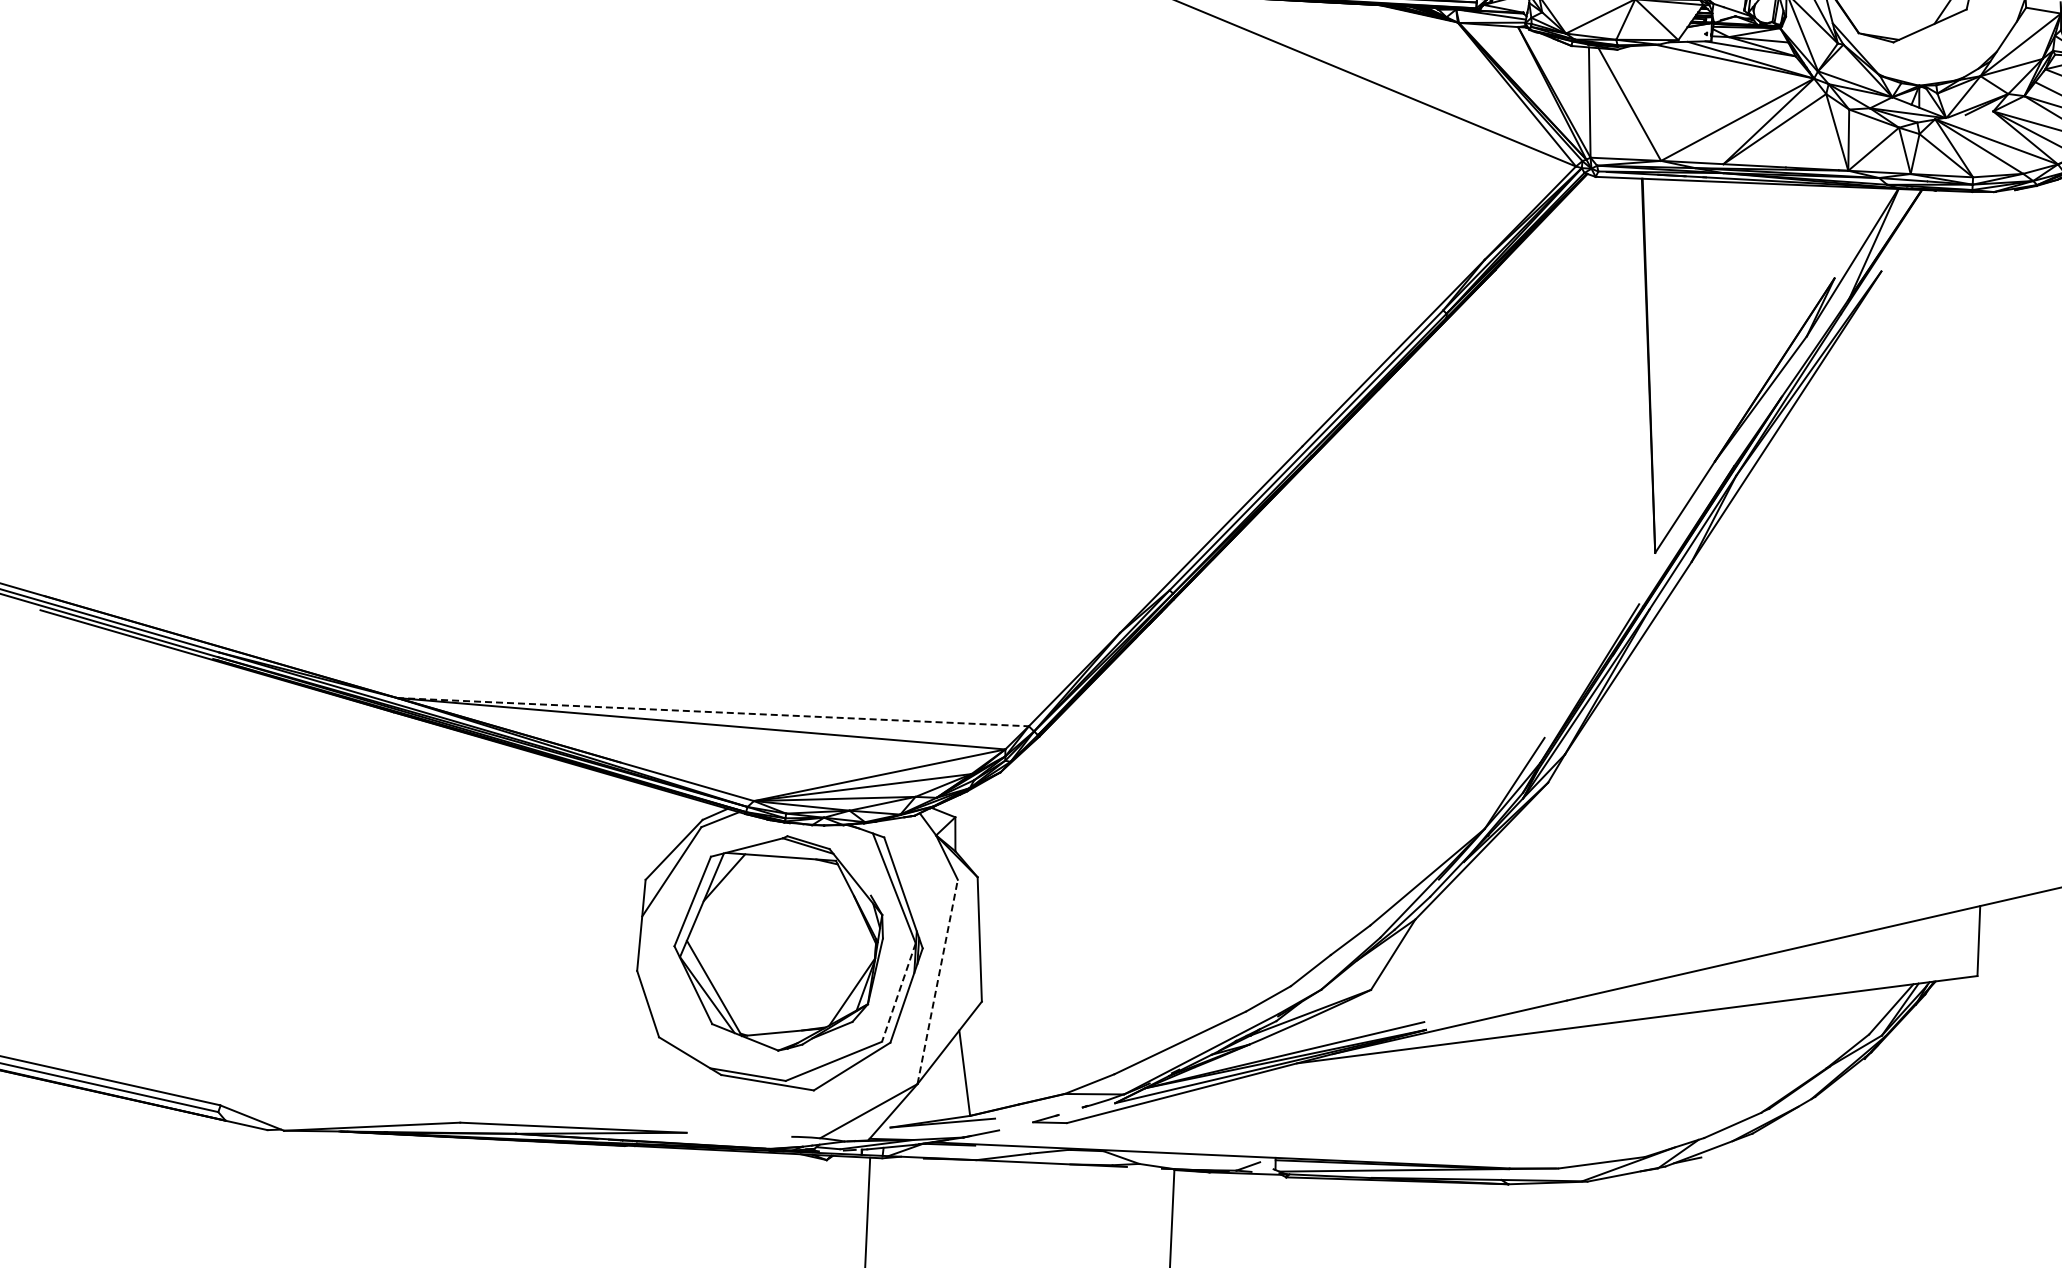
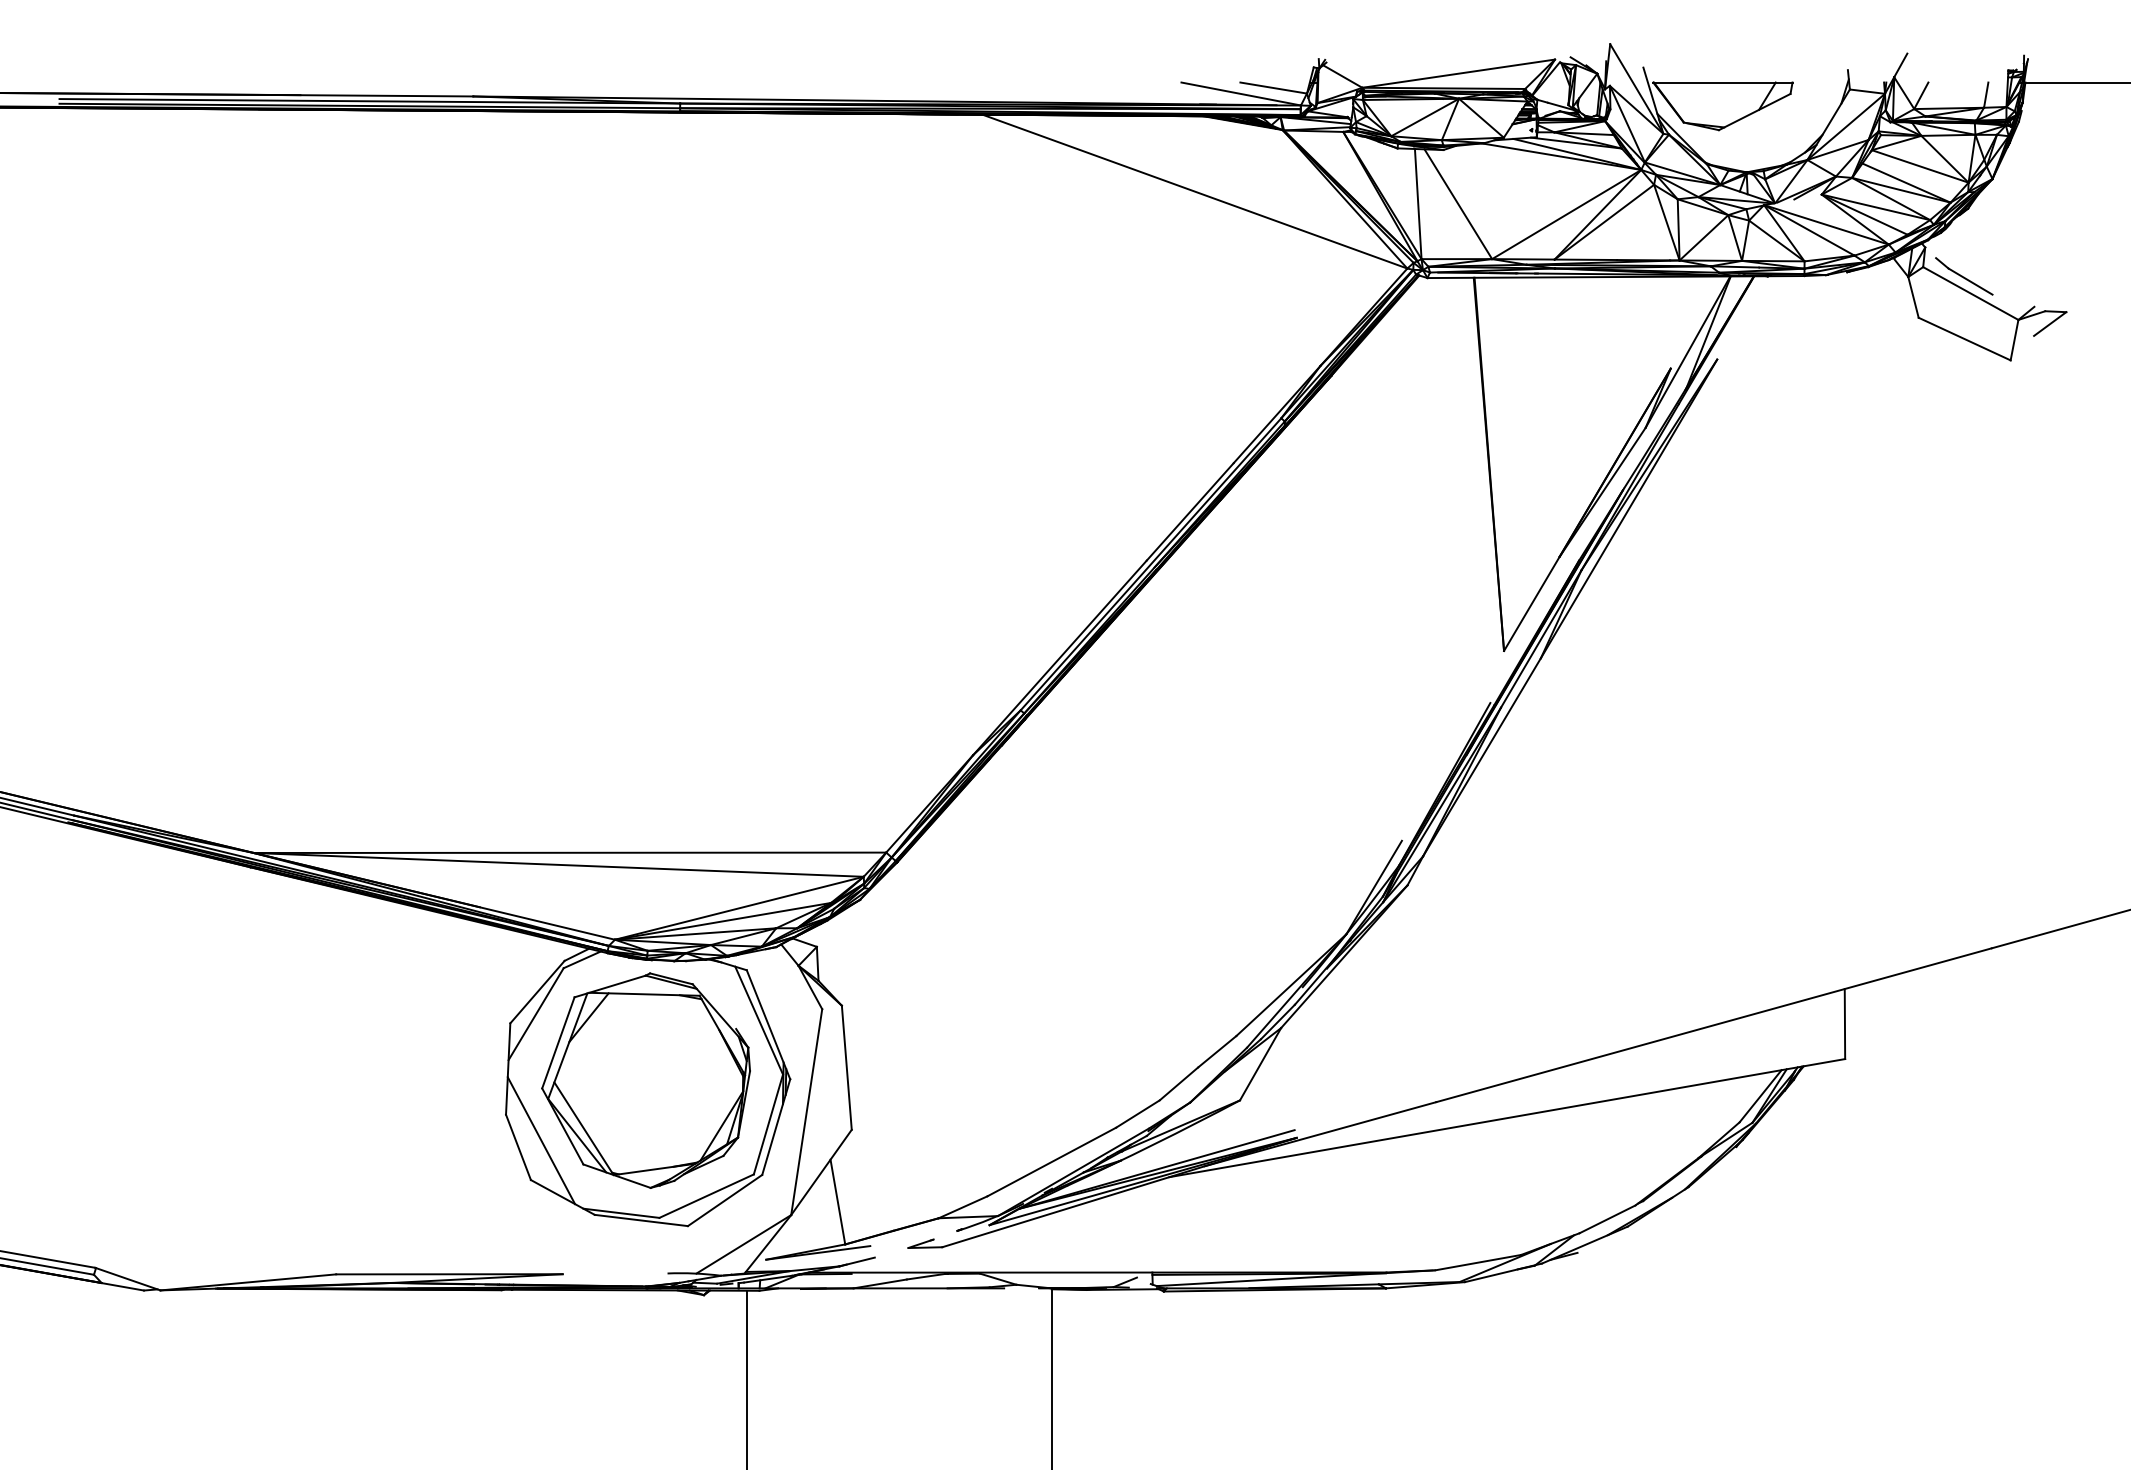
line: (713, 711) -> (570, 852), dashed -> solid
line: (937, 981) -> (806, 1111), dashed -> solid
line: (898, 992) -> (768, 1124), dashed -> solid
line: (671, 998) -> (541, 1140), added

